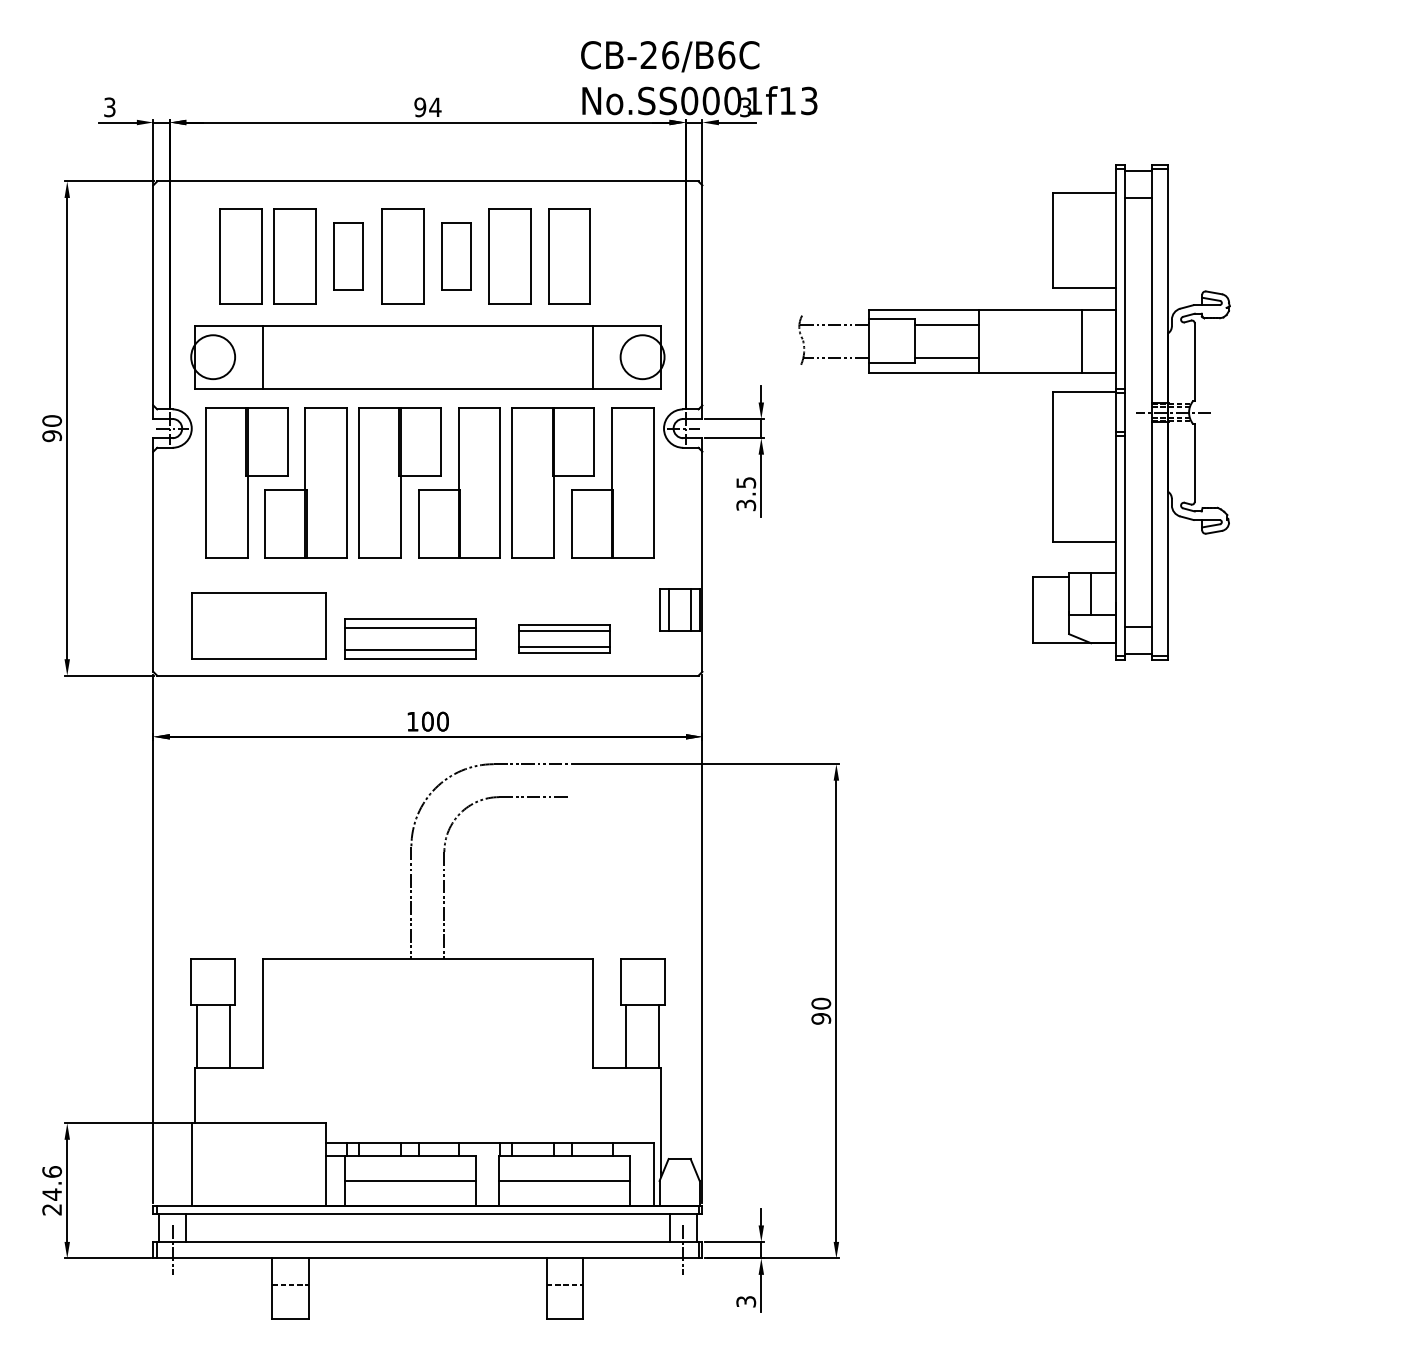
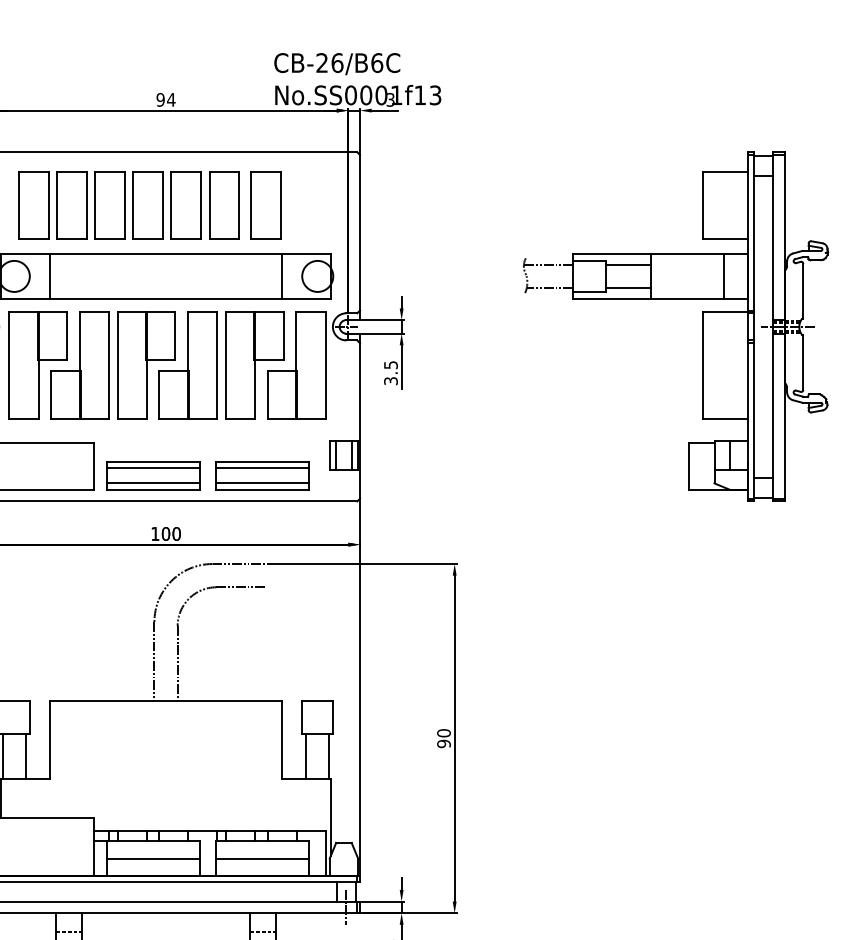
part: (348, 256) -> (109, 205), size x1.43
part: (456, 256) -> (186, 205), size x1.43
part: (1052, 412) -> (702, 326), moved
part: (564, 638) -> (262, 475), size x1.43

